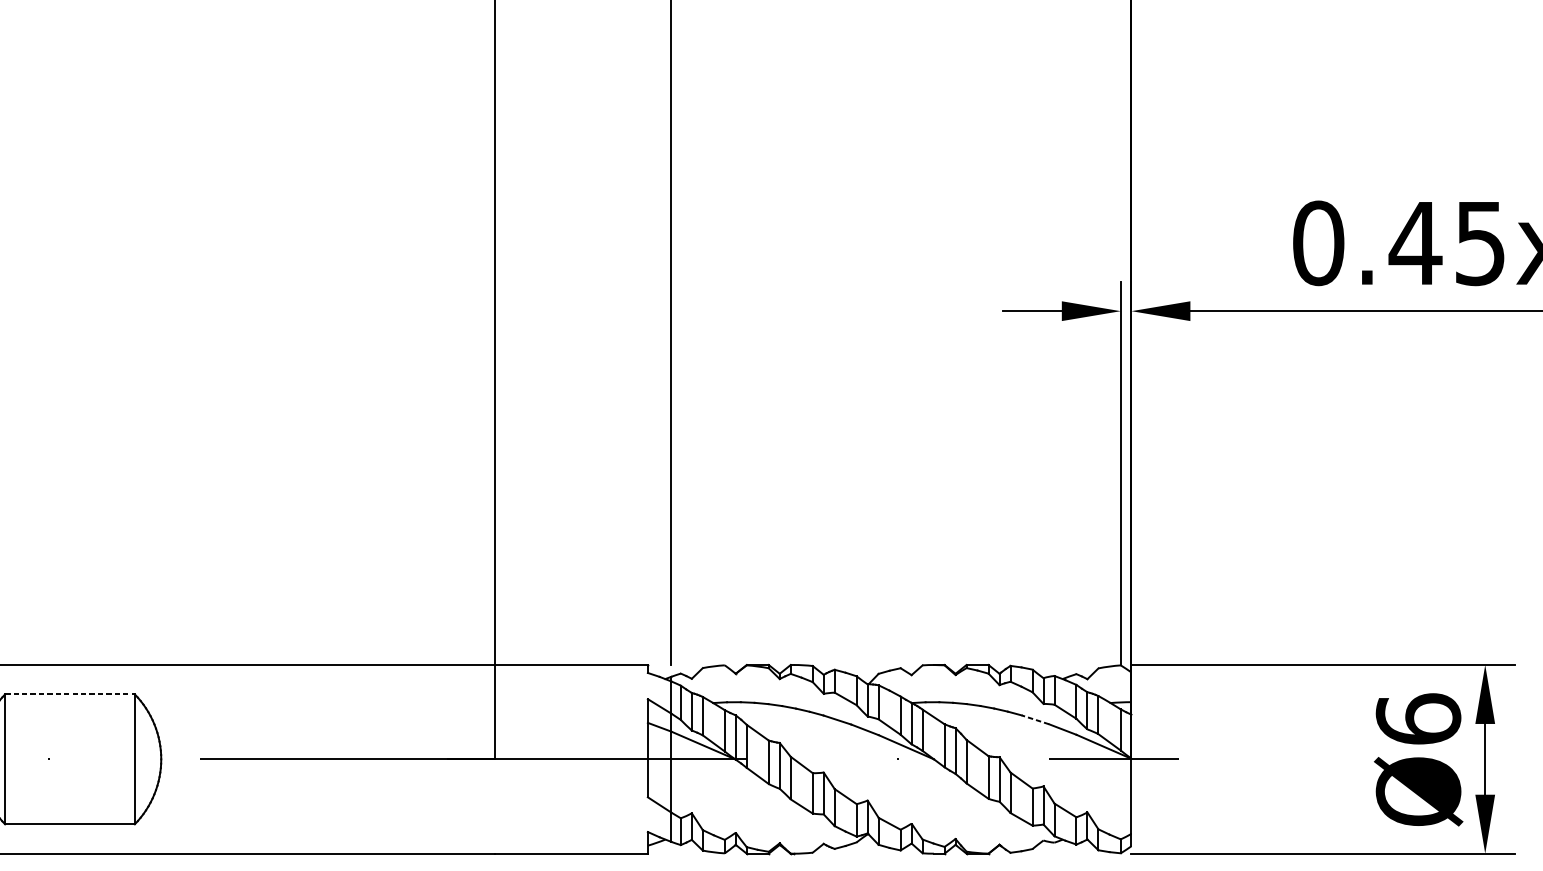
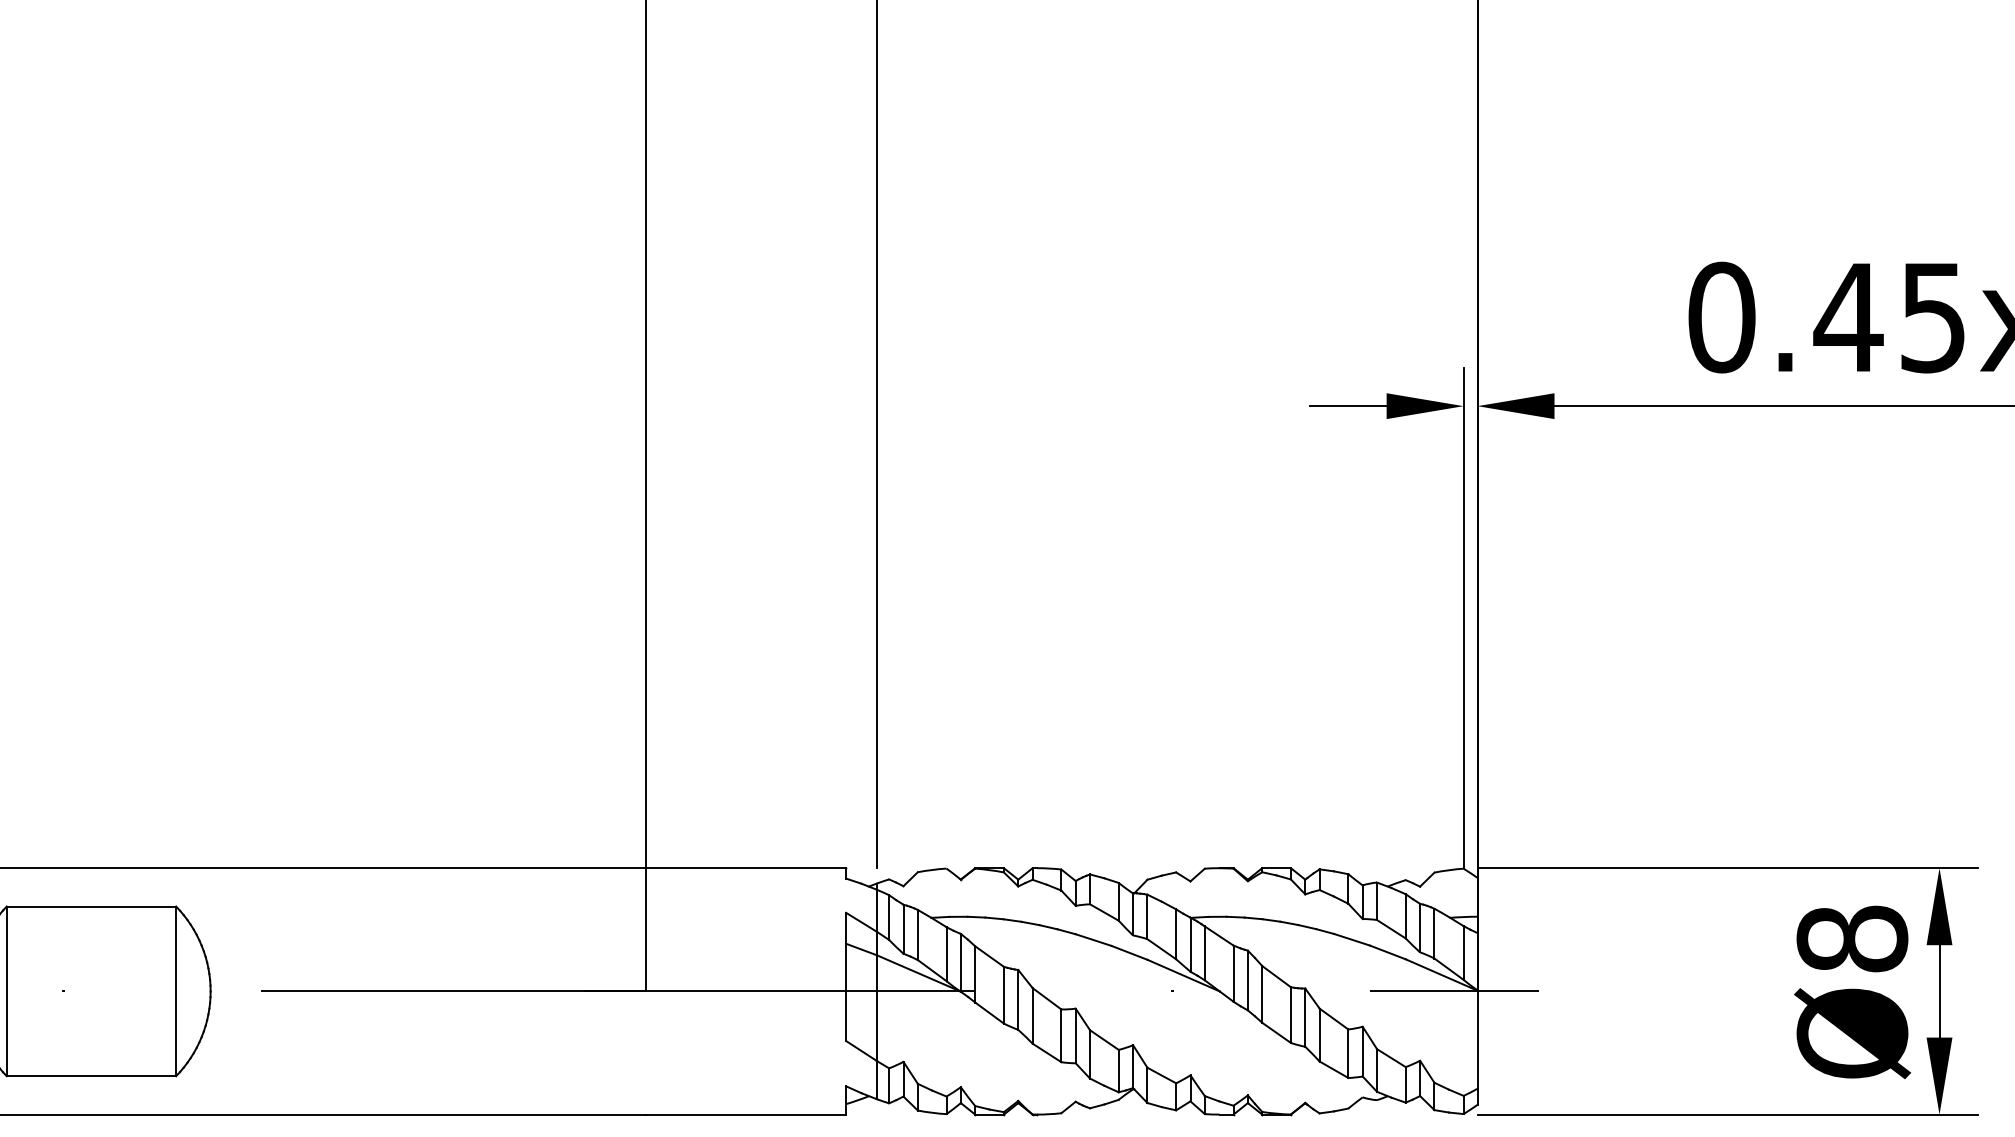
line: (70, 694) -> (91, 906), dashed -> solid
text: (1418, 718) -> (1852, 938), Ø6 -> Ø8
line: (1035, 719) -> (1352, 939), dashed -> solid

